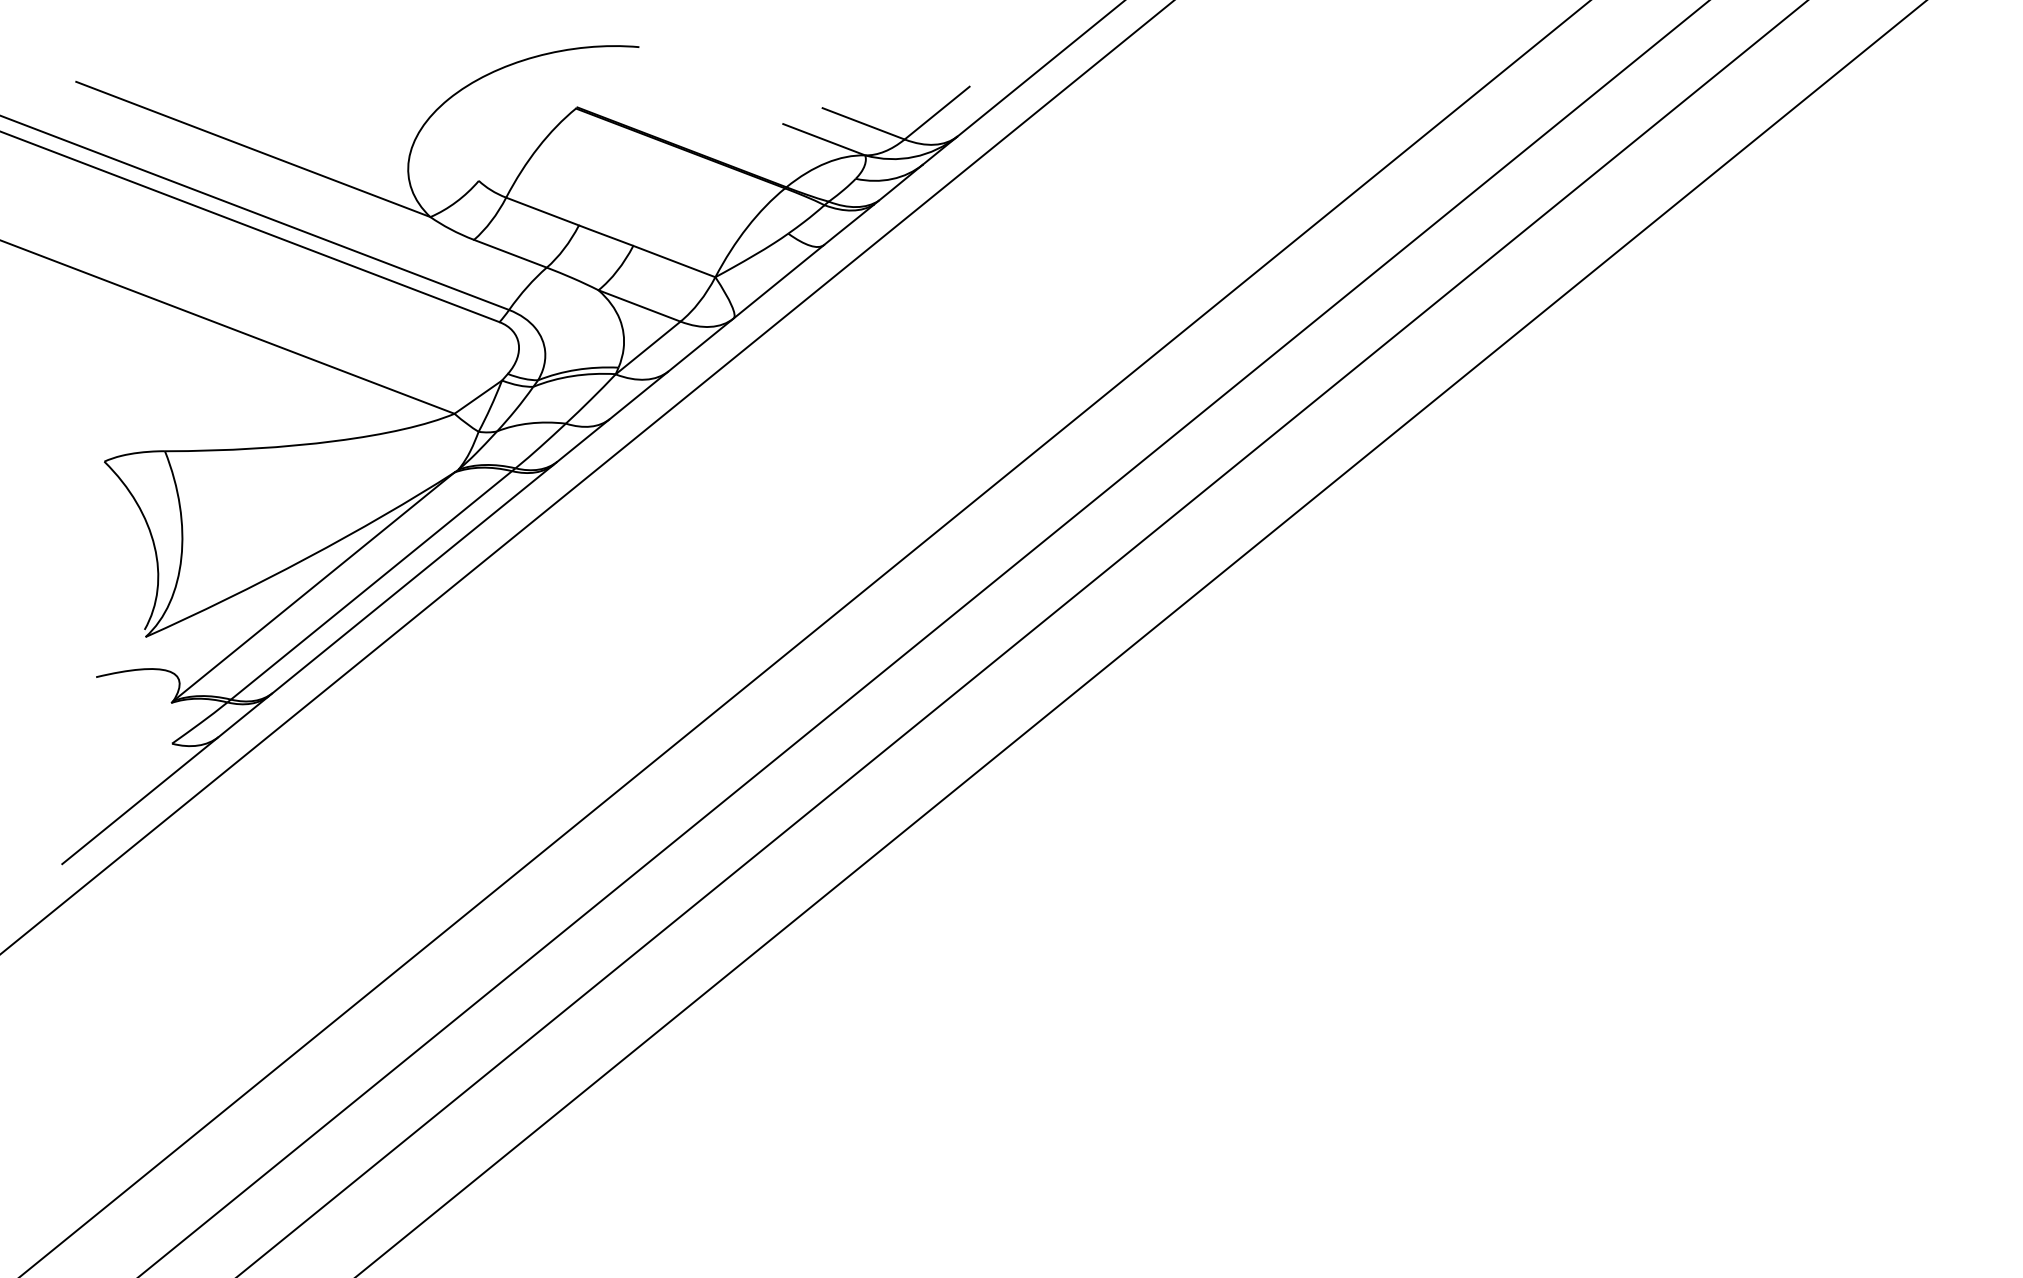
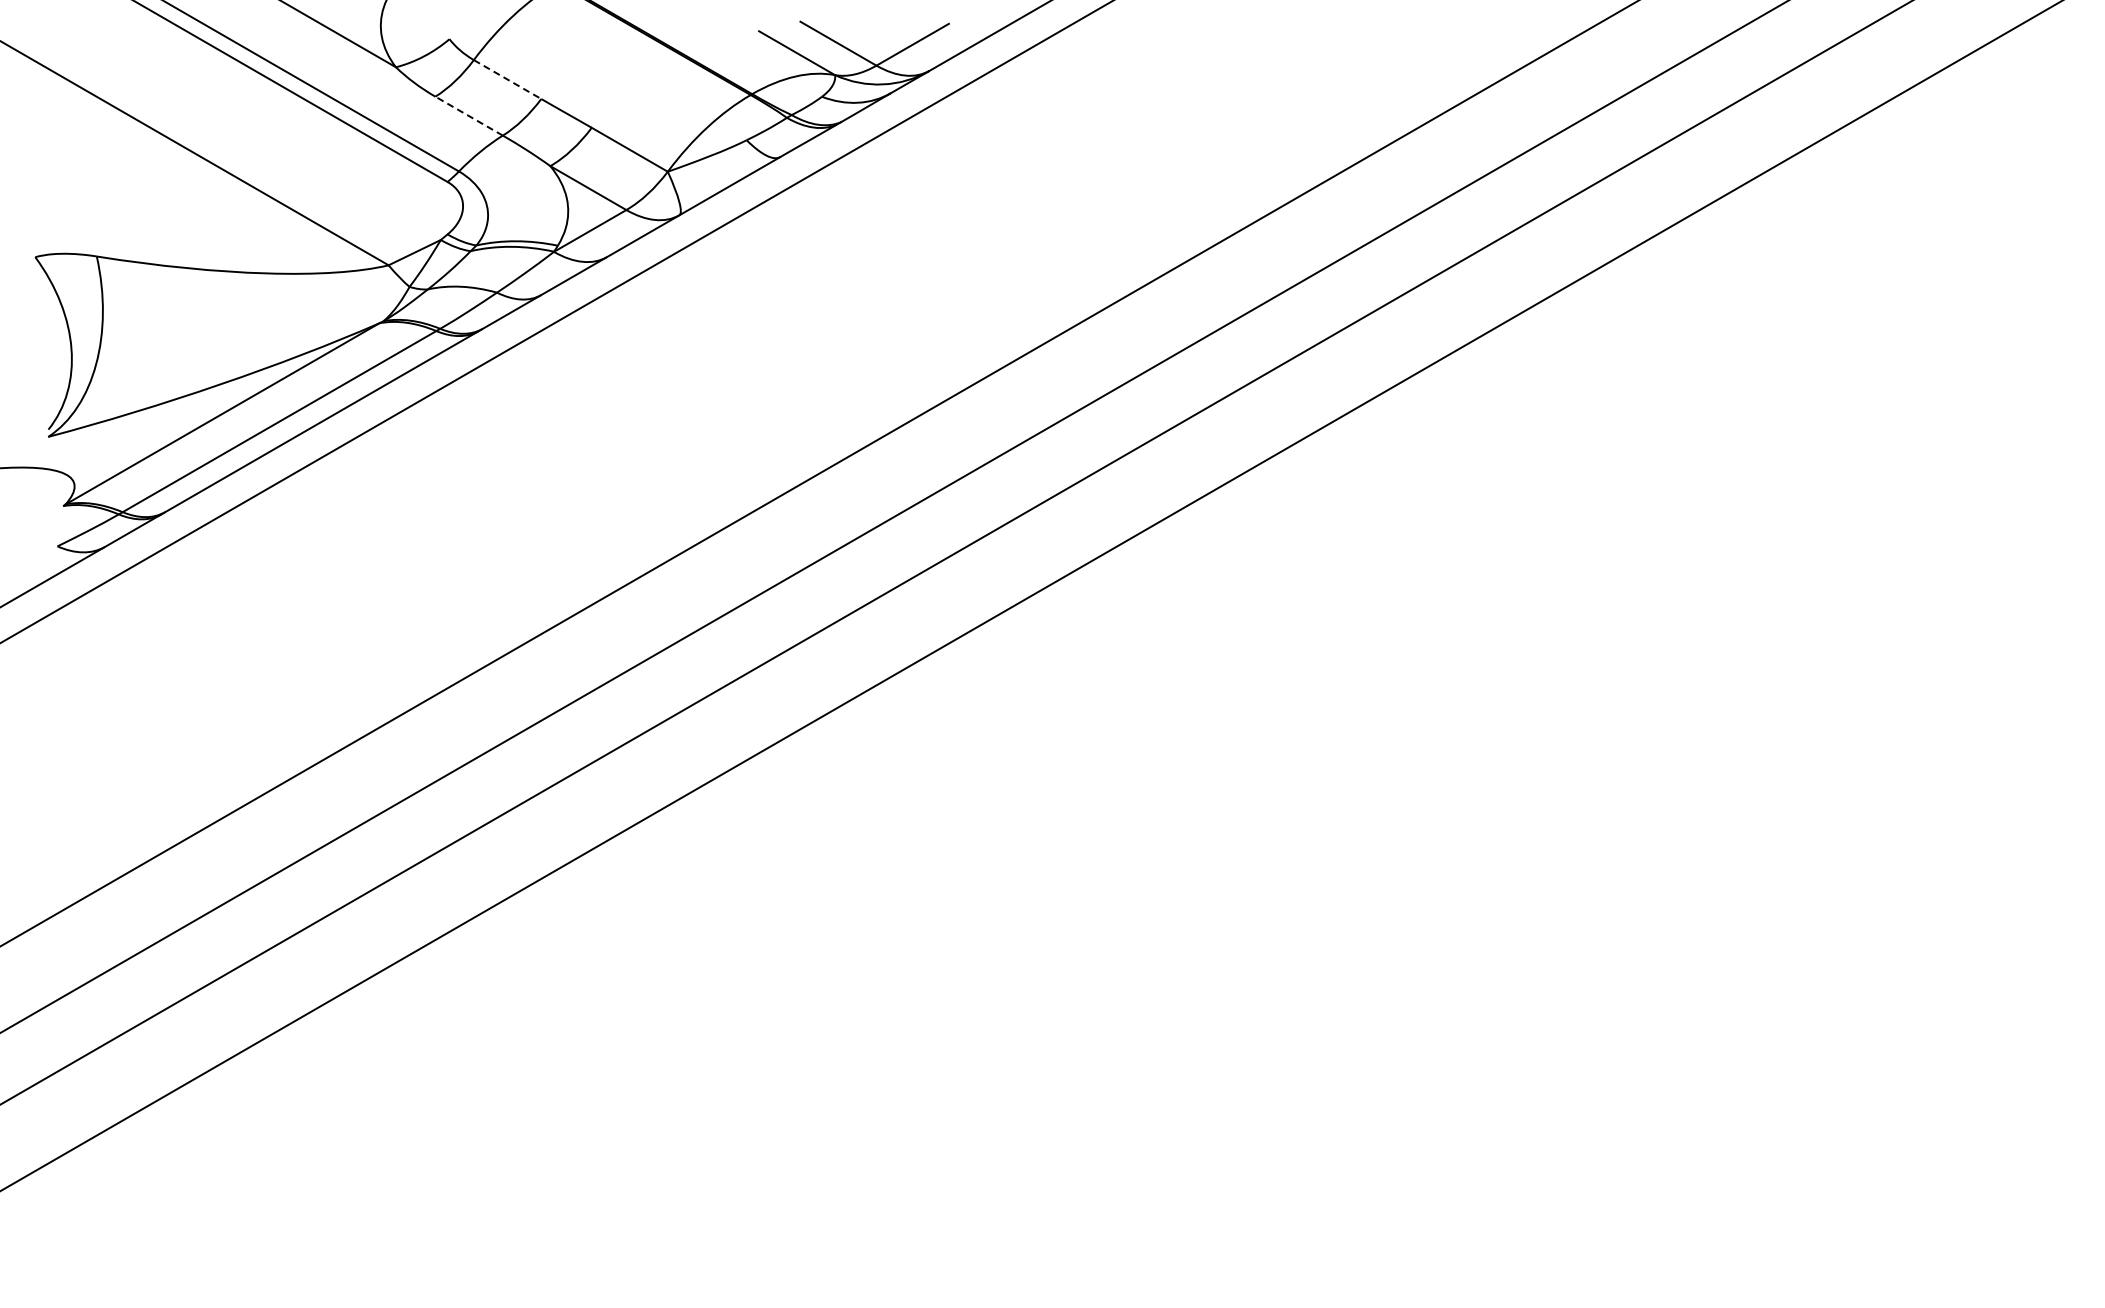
line: (542, 211) -> (507, 79), solid -> dashed
line: (510, 254) -> (469, 116), solid -> dashed

